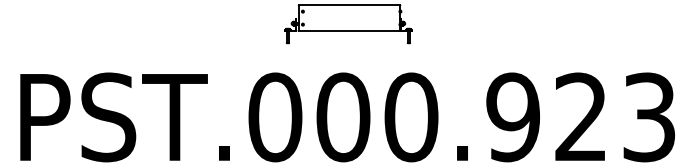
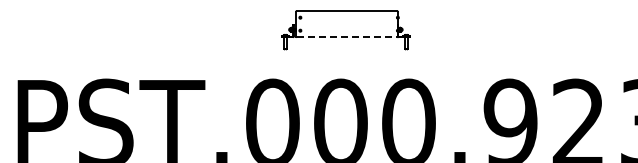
line: (350, 31) -> (347, 37), solid -> dashed

